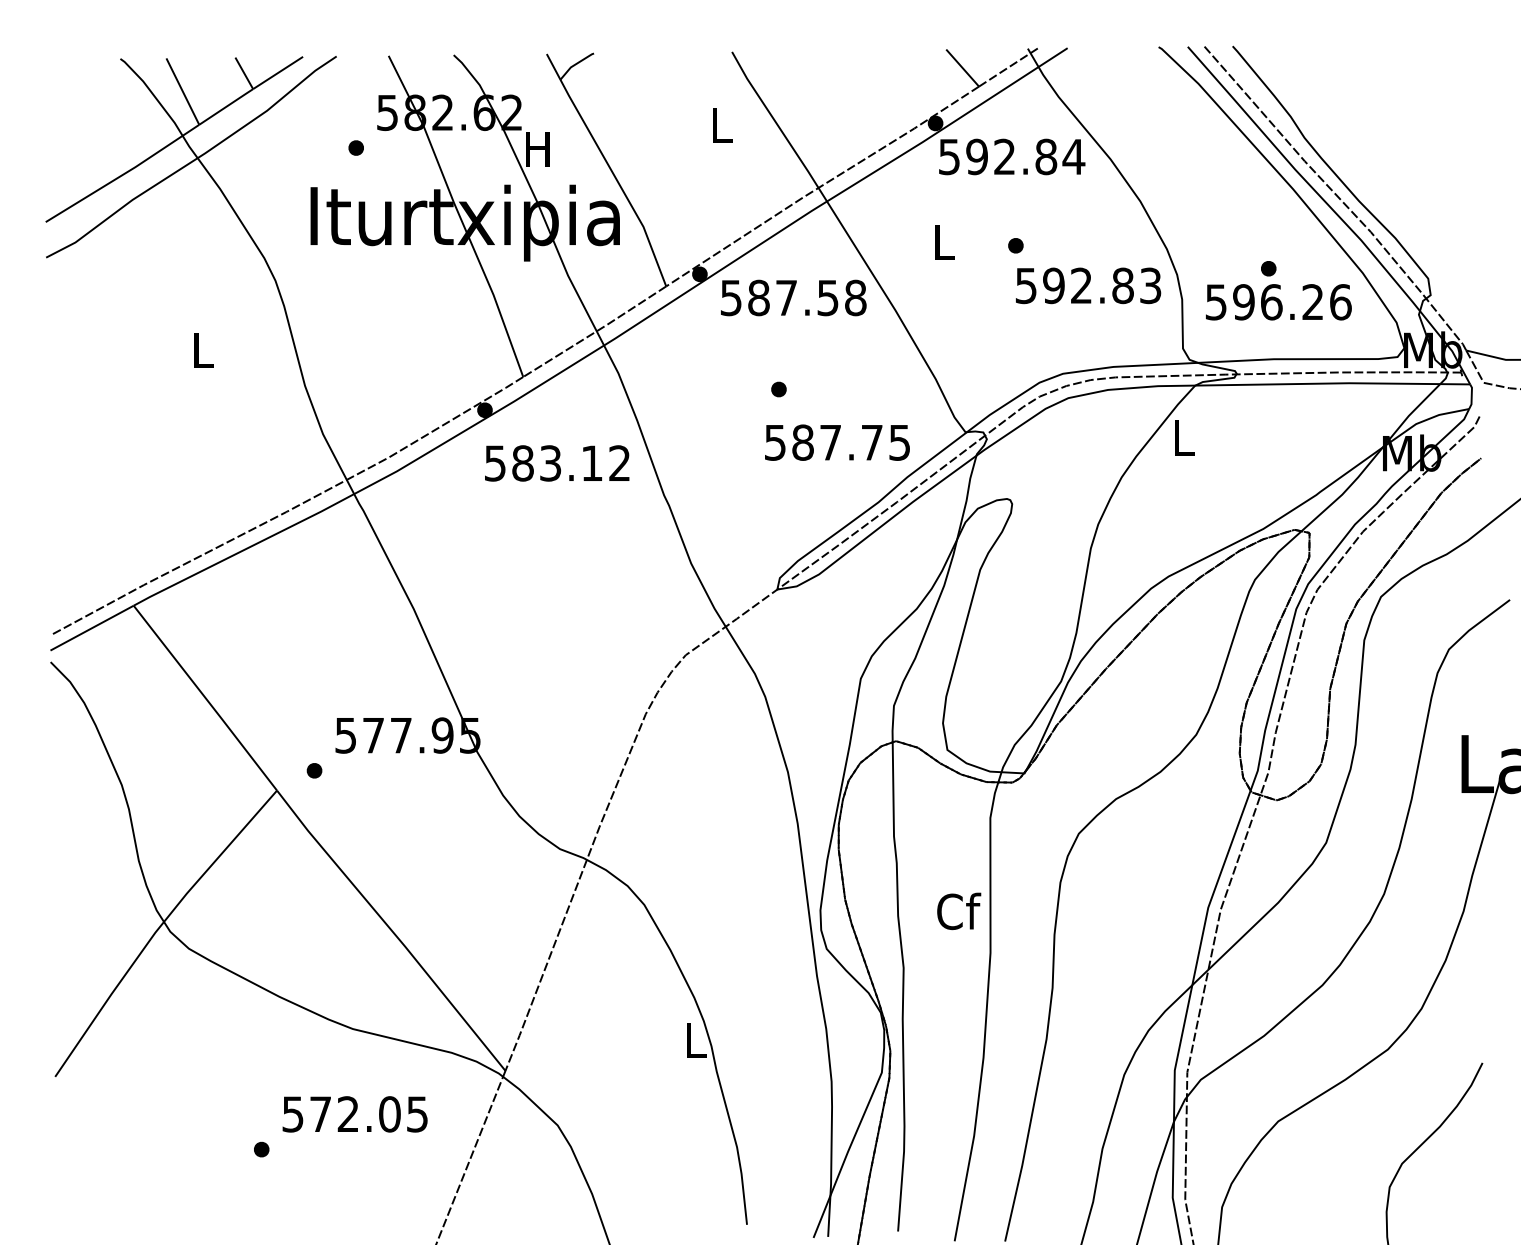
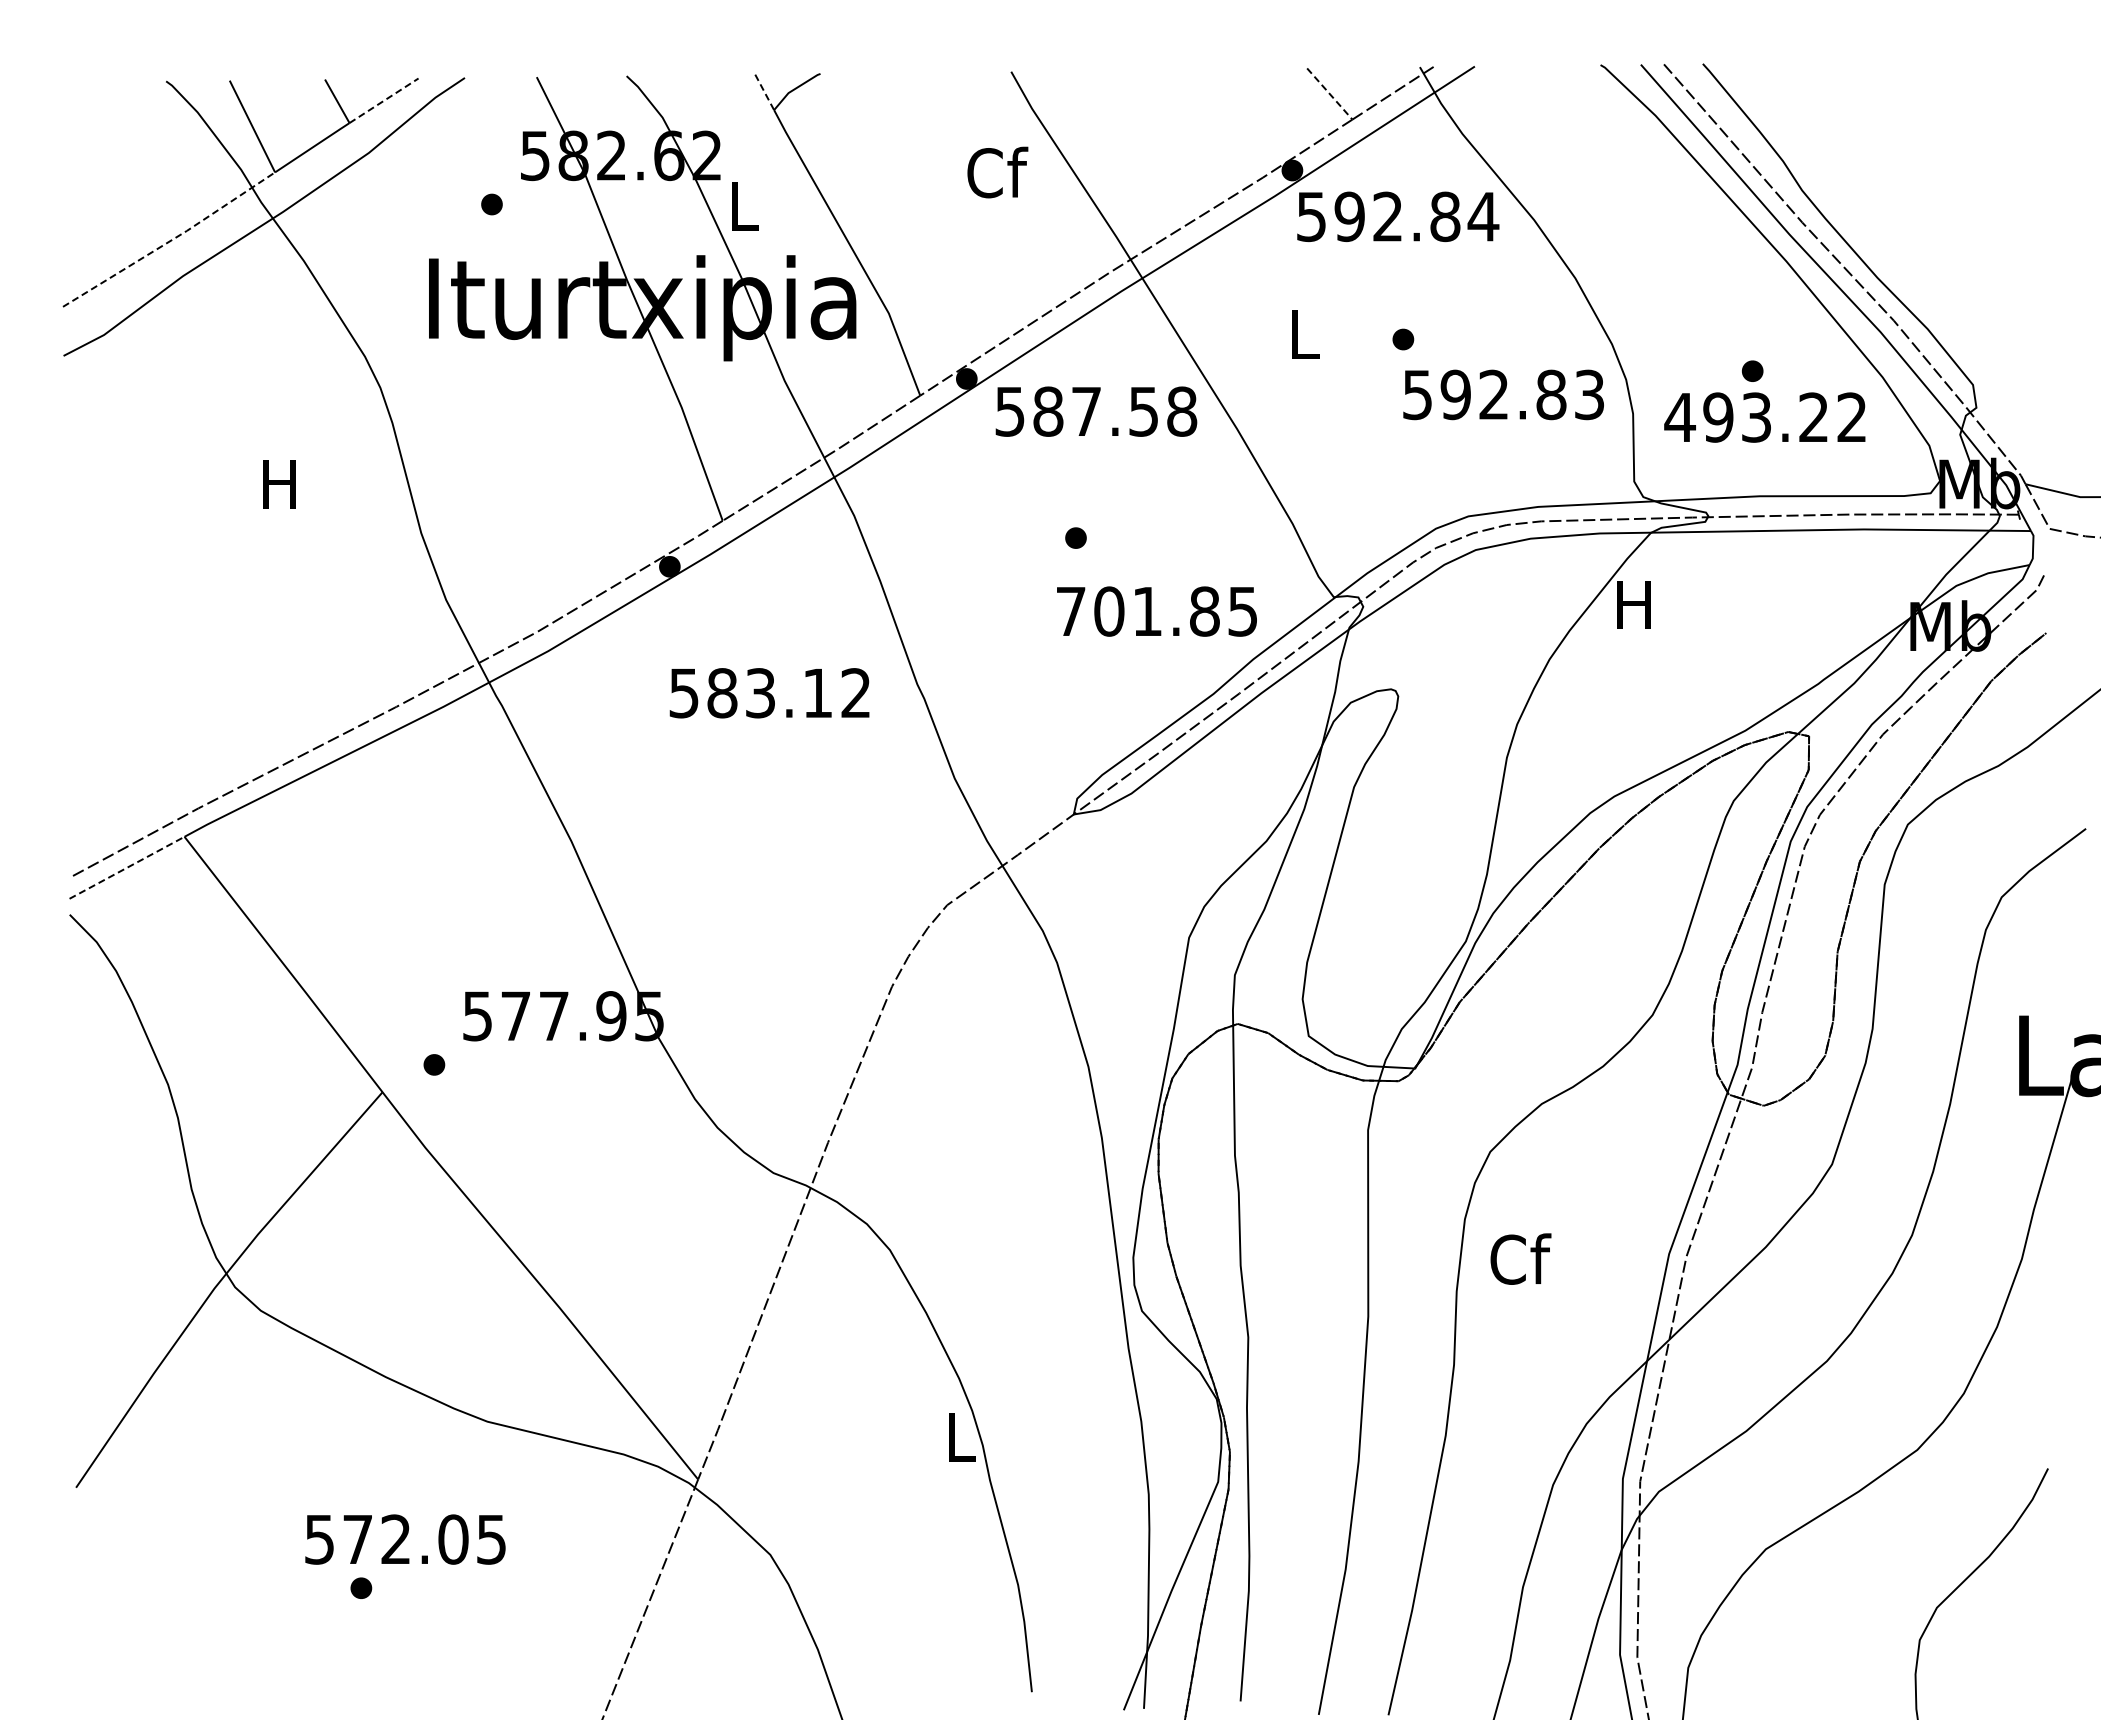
line: (553, 66) -> (764, 92), solid -> dashed
line: (963, 68) -> (1330, 94), solid -> dashed
line: (278, 72) -> (384, 100), solid -> dashed
text: (722, 124) -> (997, 172), L -> Cf
text: (537, 149) -> (742, 206), H -> L
line: (123, 174) -> (170, 240), solid -> dashed
text: (1278, 302) -> (1765, 417), 596.26 -> 493.22
text: (202, 350) -> (279, 484), L -> H
text: (1182, 437) -> (1633, 604), L -> H
text: (823, 442) -> (1137, 611), 587.75 -> 701.85
text: (557, 463) -> (769, 693), moved
line: (92, 627) -> (127, 867), solid -> dashed
text: (958, 910) -> (1520, 1258), moved
text: (355, 1114) -> (405, 1539), moved

